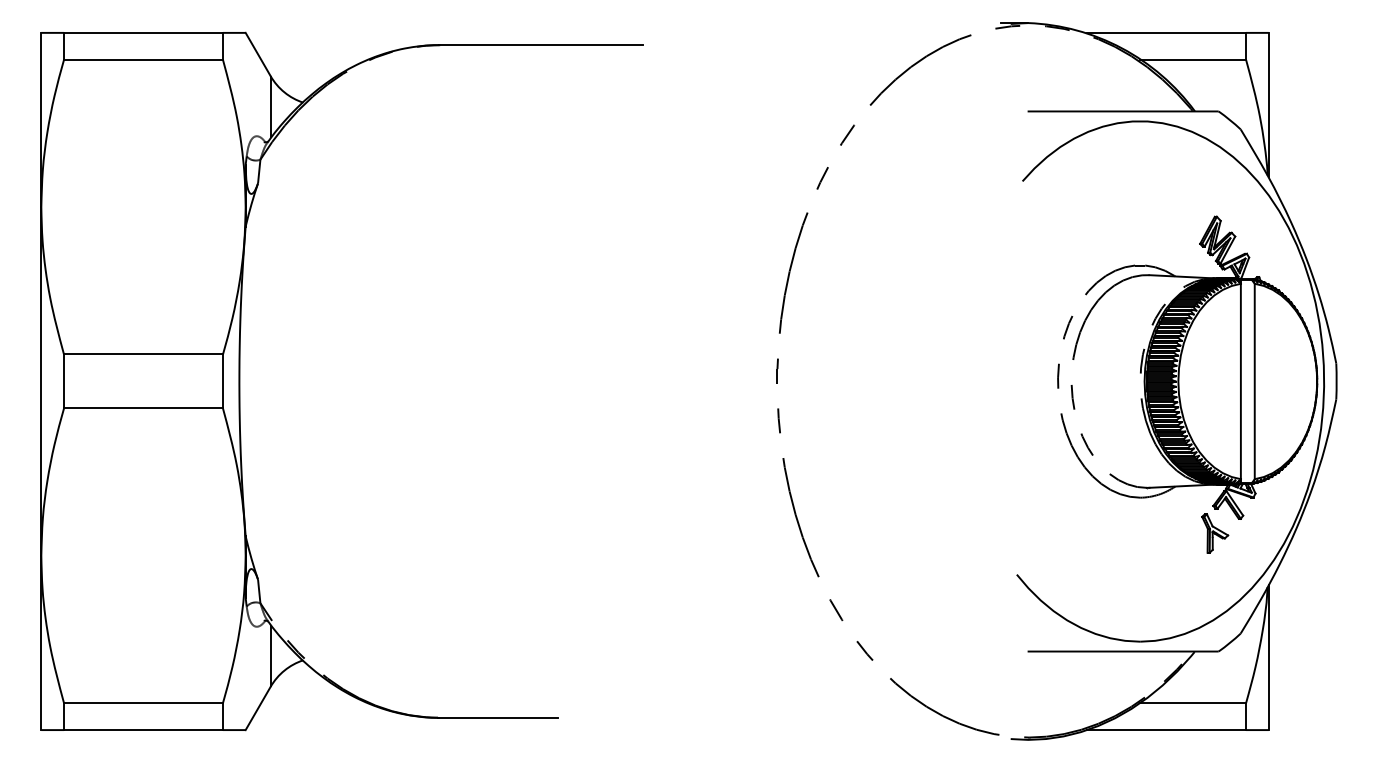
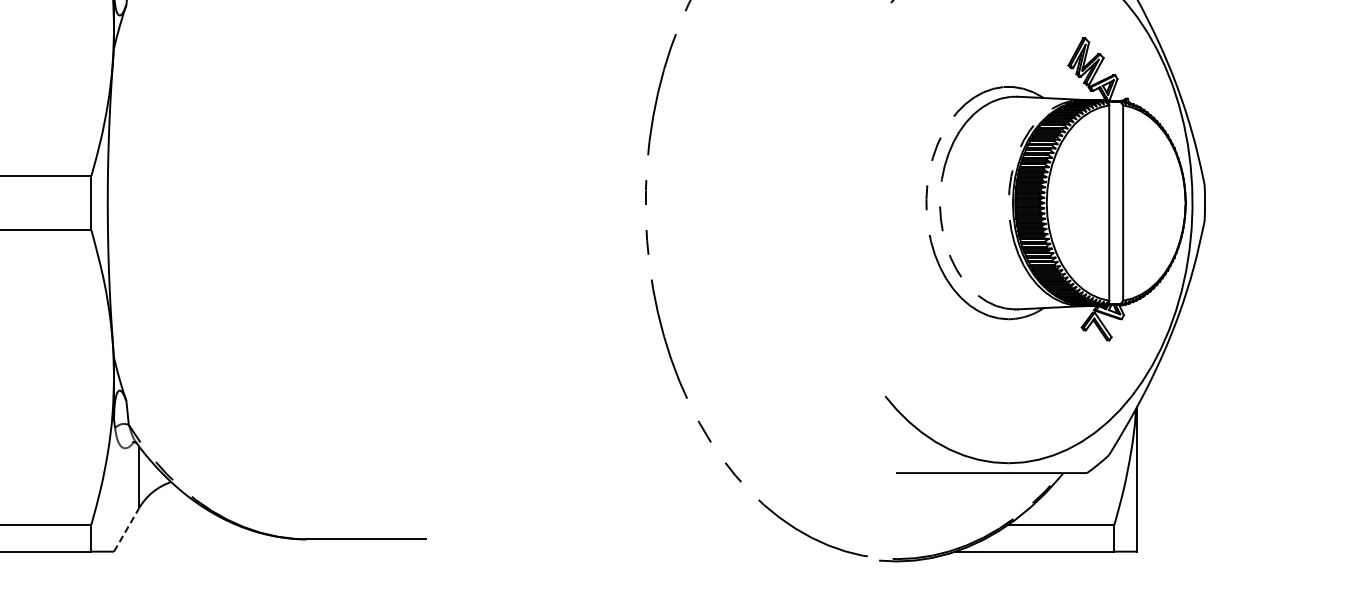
part: (1215, 533) -> (1083, 355), removed
line: (258, 708) -> (126, 530), solid -> dashed

